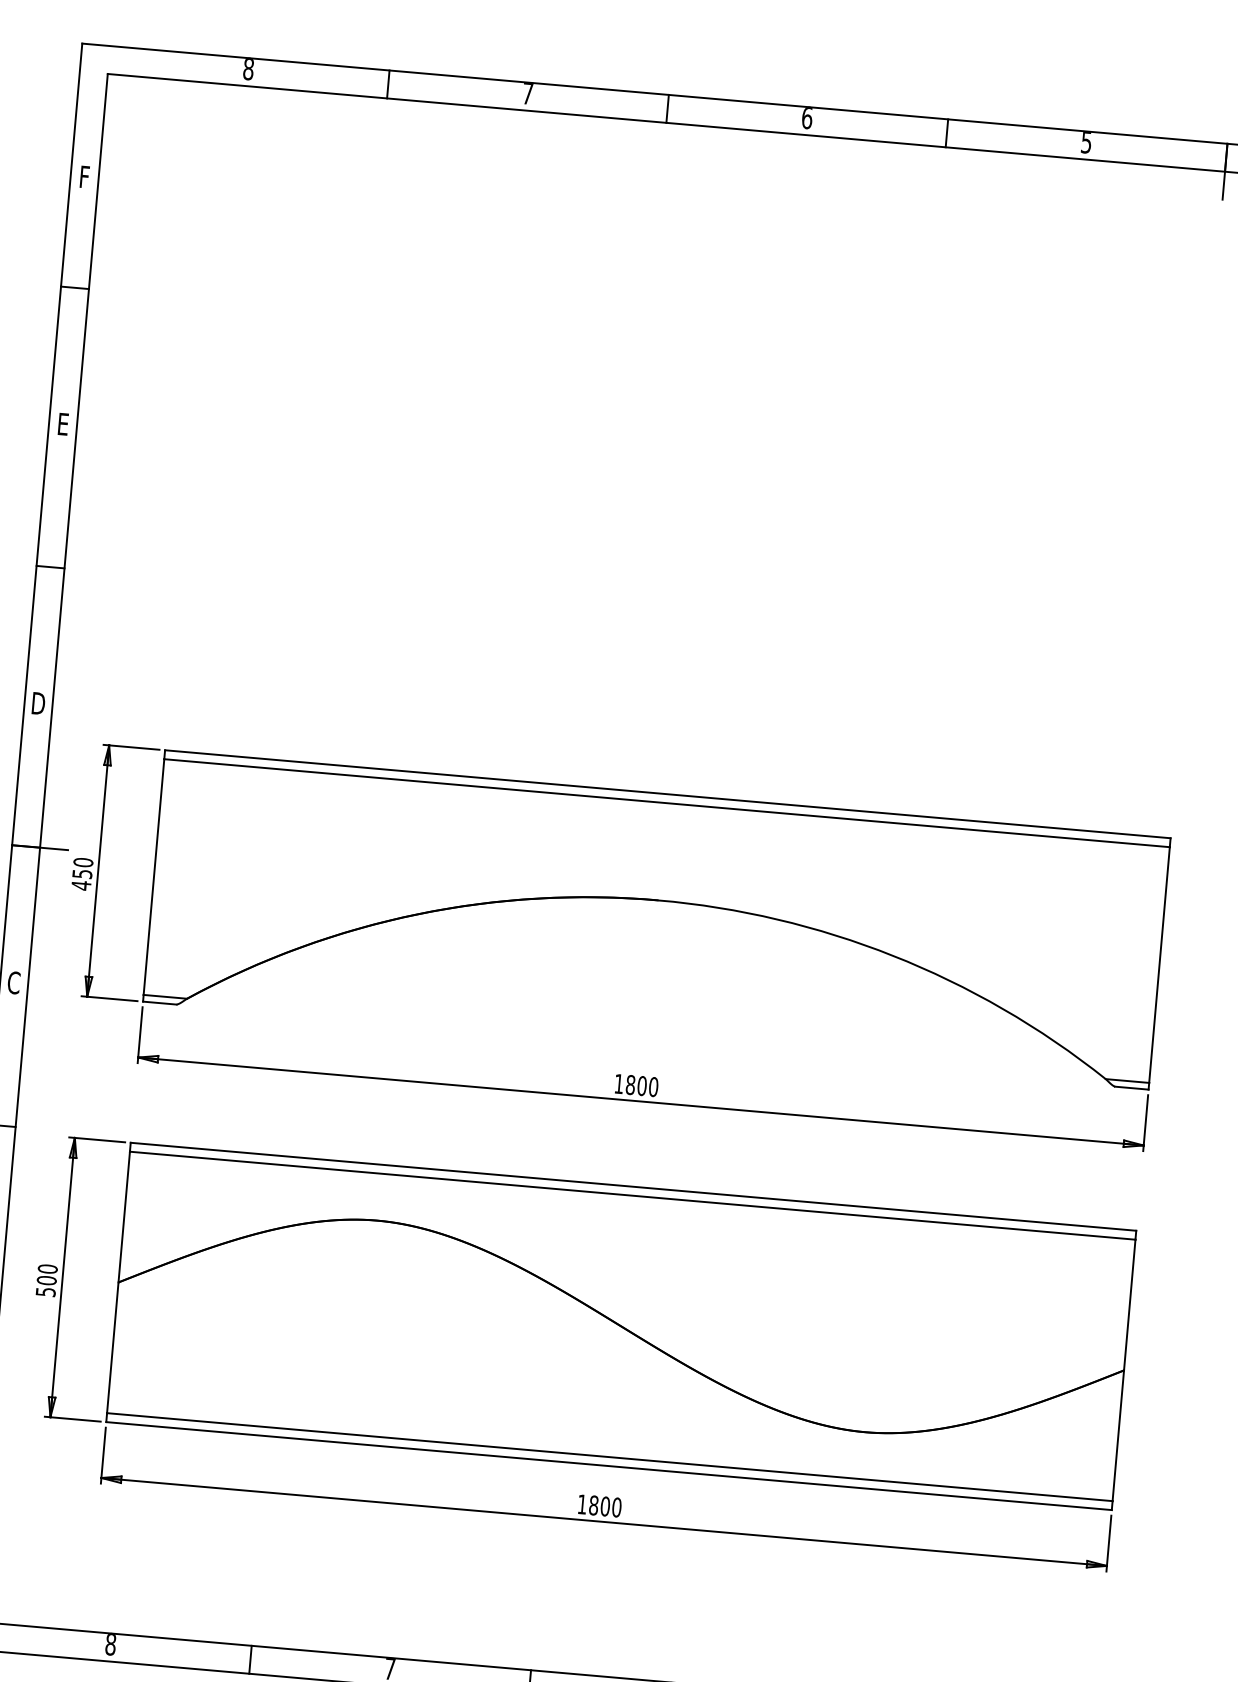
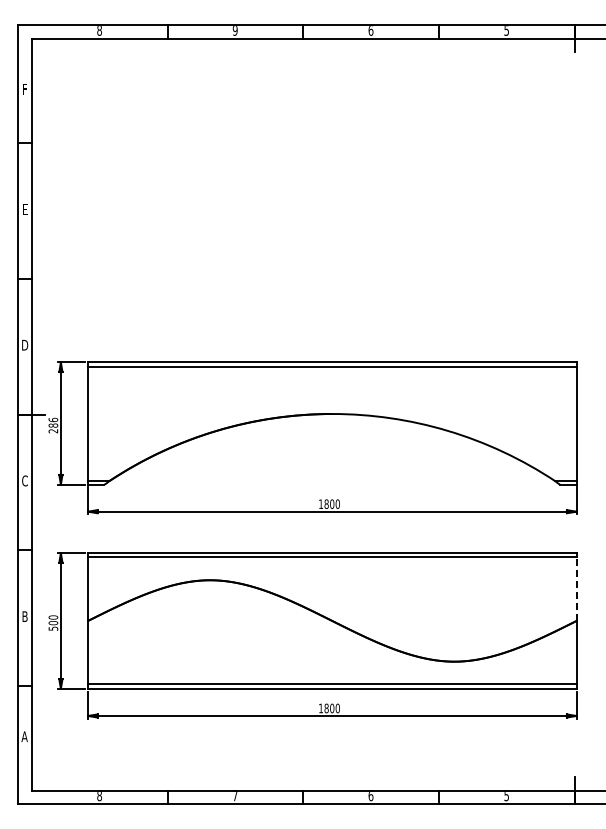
text: (526, 93) -> (234, 30), 7 -> 9
text: (82, 873) -> (53, 425), 450 -> 286
line: (1129, 1305) -> (576, 589), solid -> dashed

